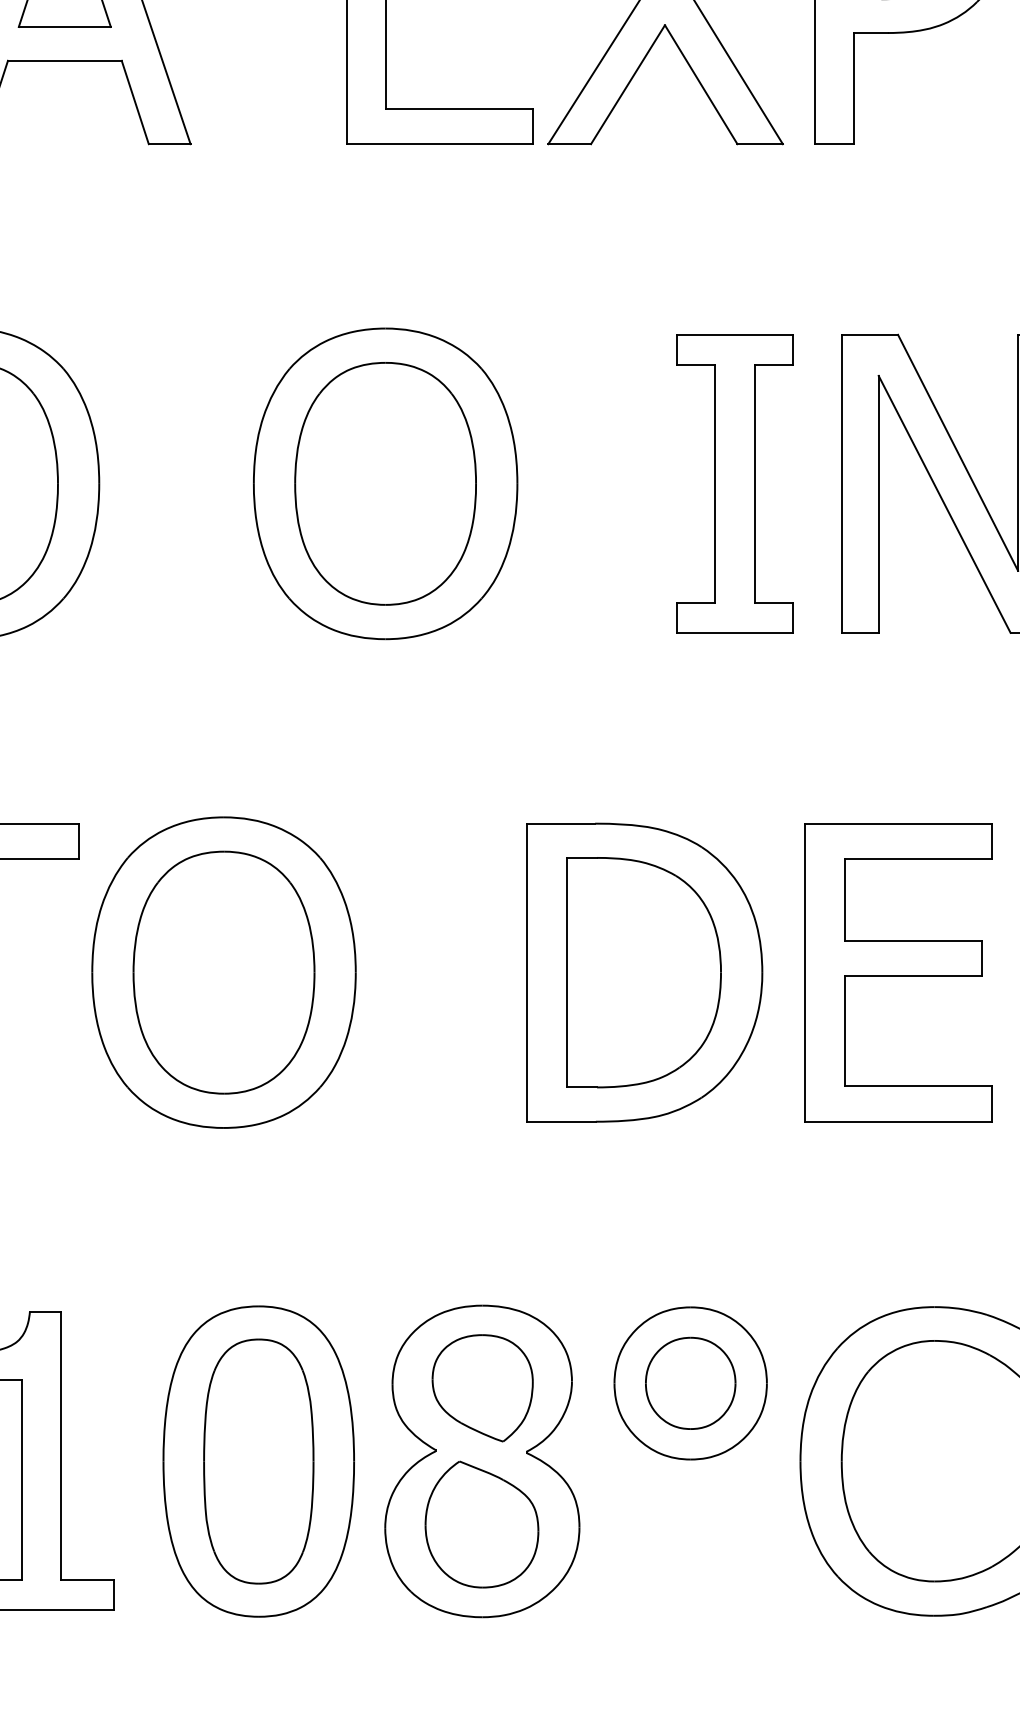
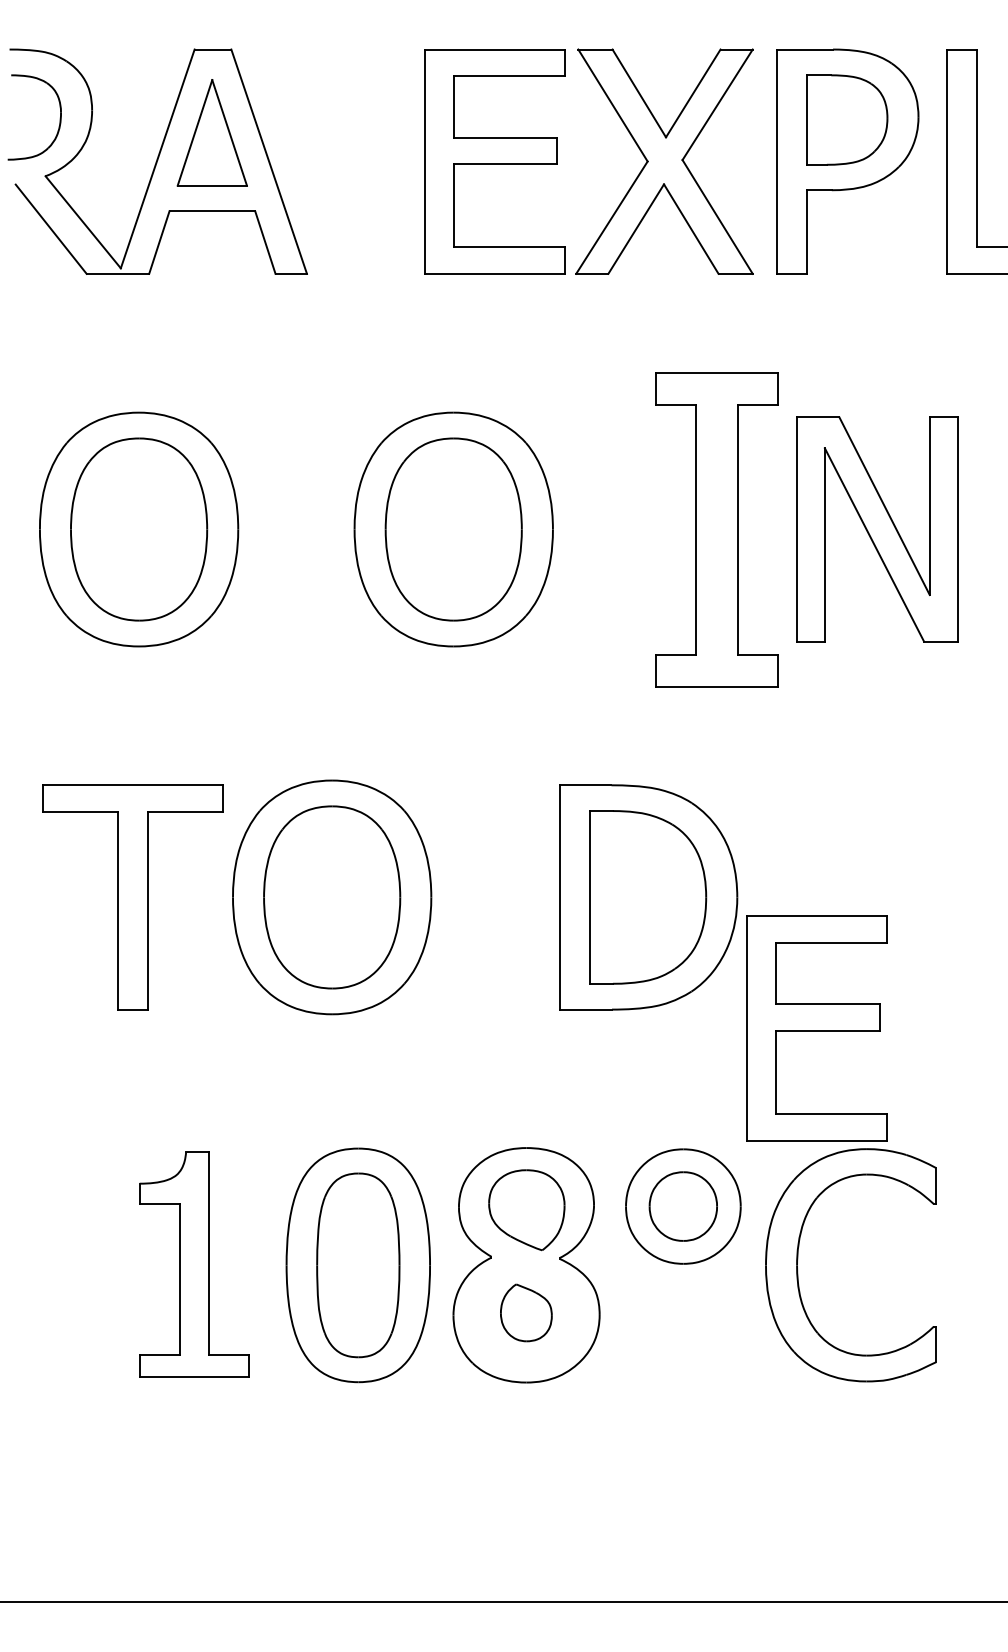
part: (734, 483) -> (716, 529), size x1.4
part: (898, 972) -> (816, 1028), moved
part: (482, 1524) -> (526, 1312), size x0.6

